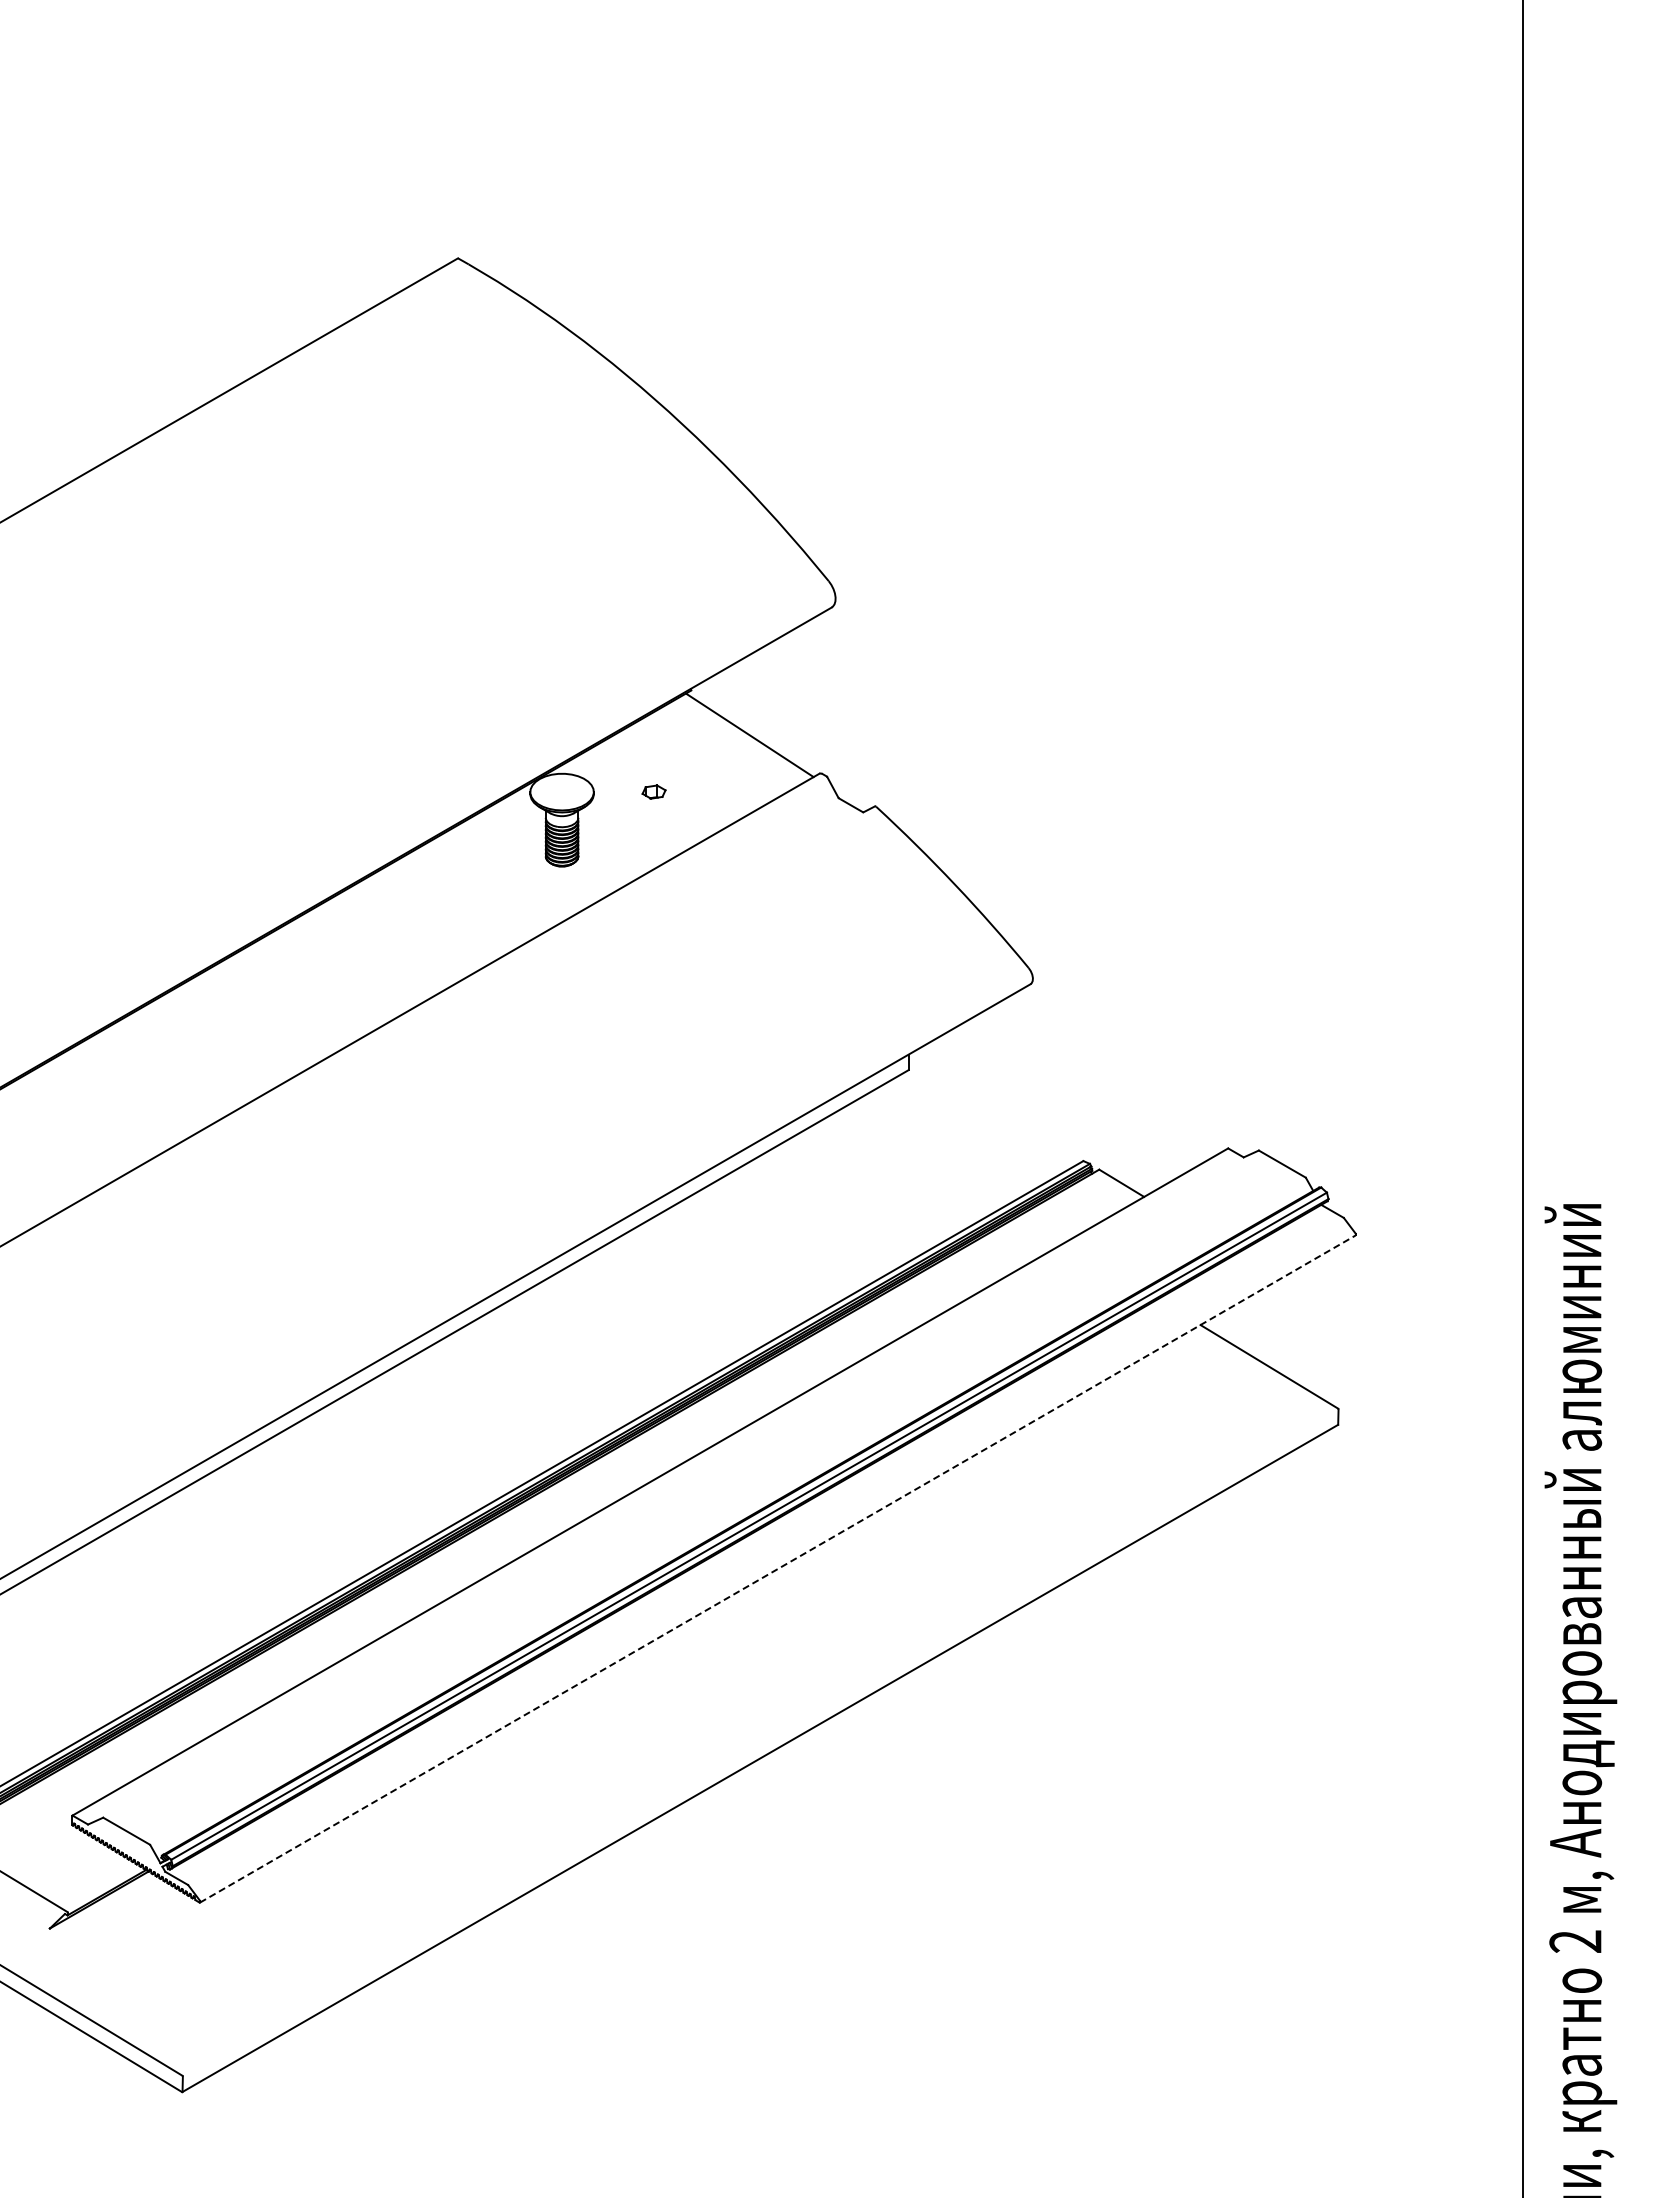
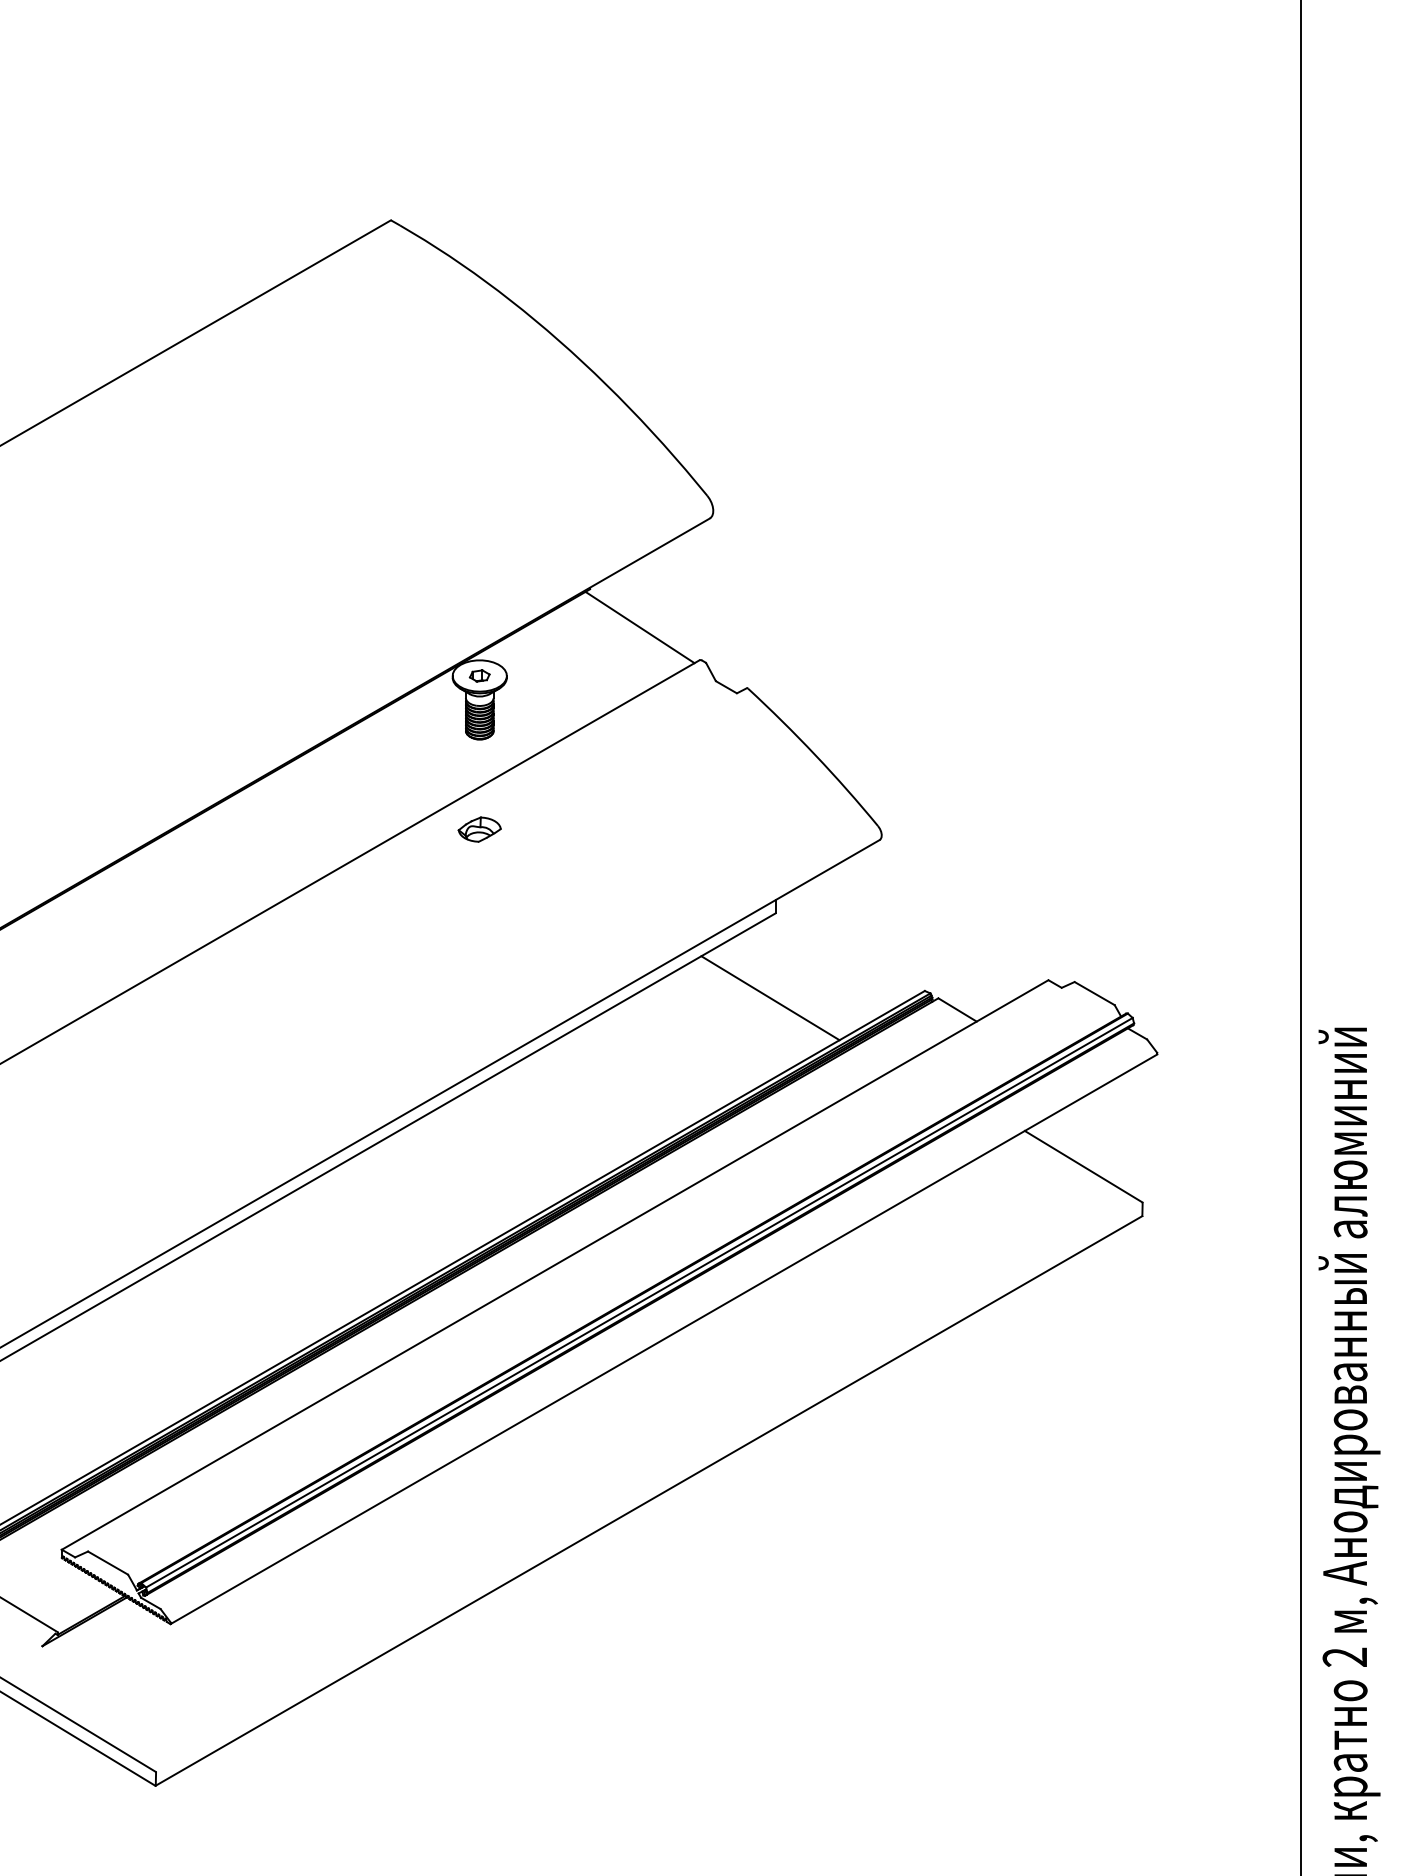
part: (653, 791) -> (479, 675), moved
part: (561, 971) -> (479, 829), added
line: (902, 1169) -> (770, 998), added
line: (778, 1568) -> (664, 1338), dashed -> solid

